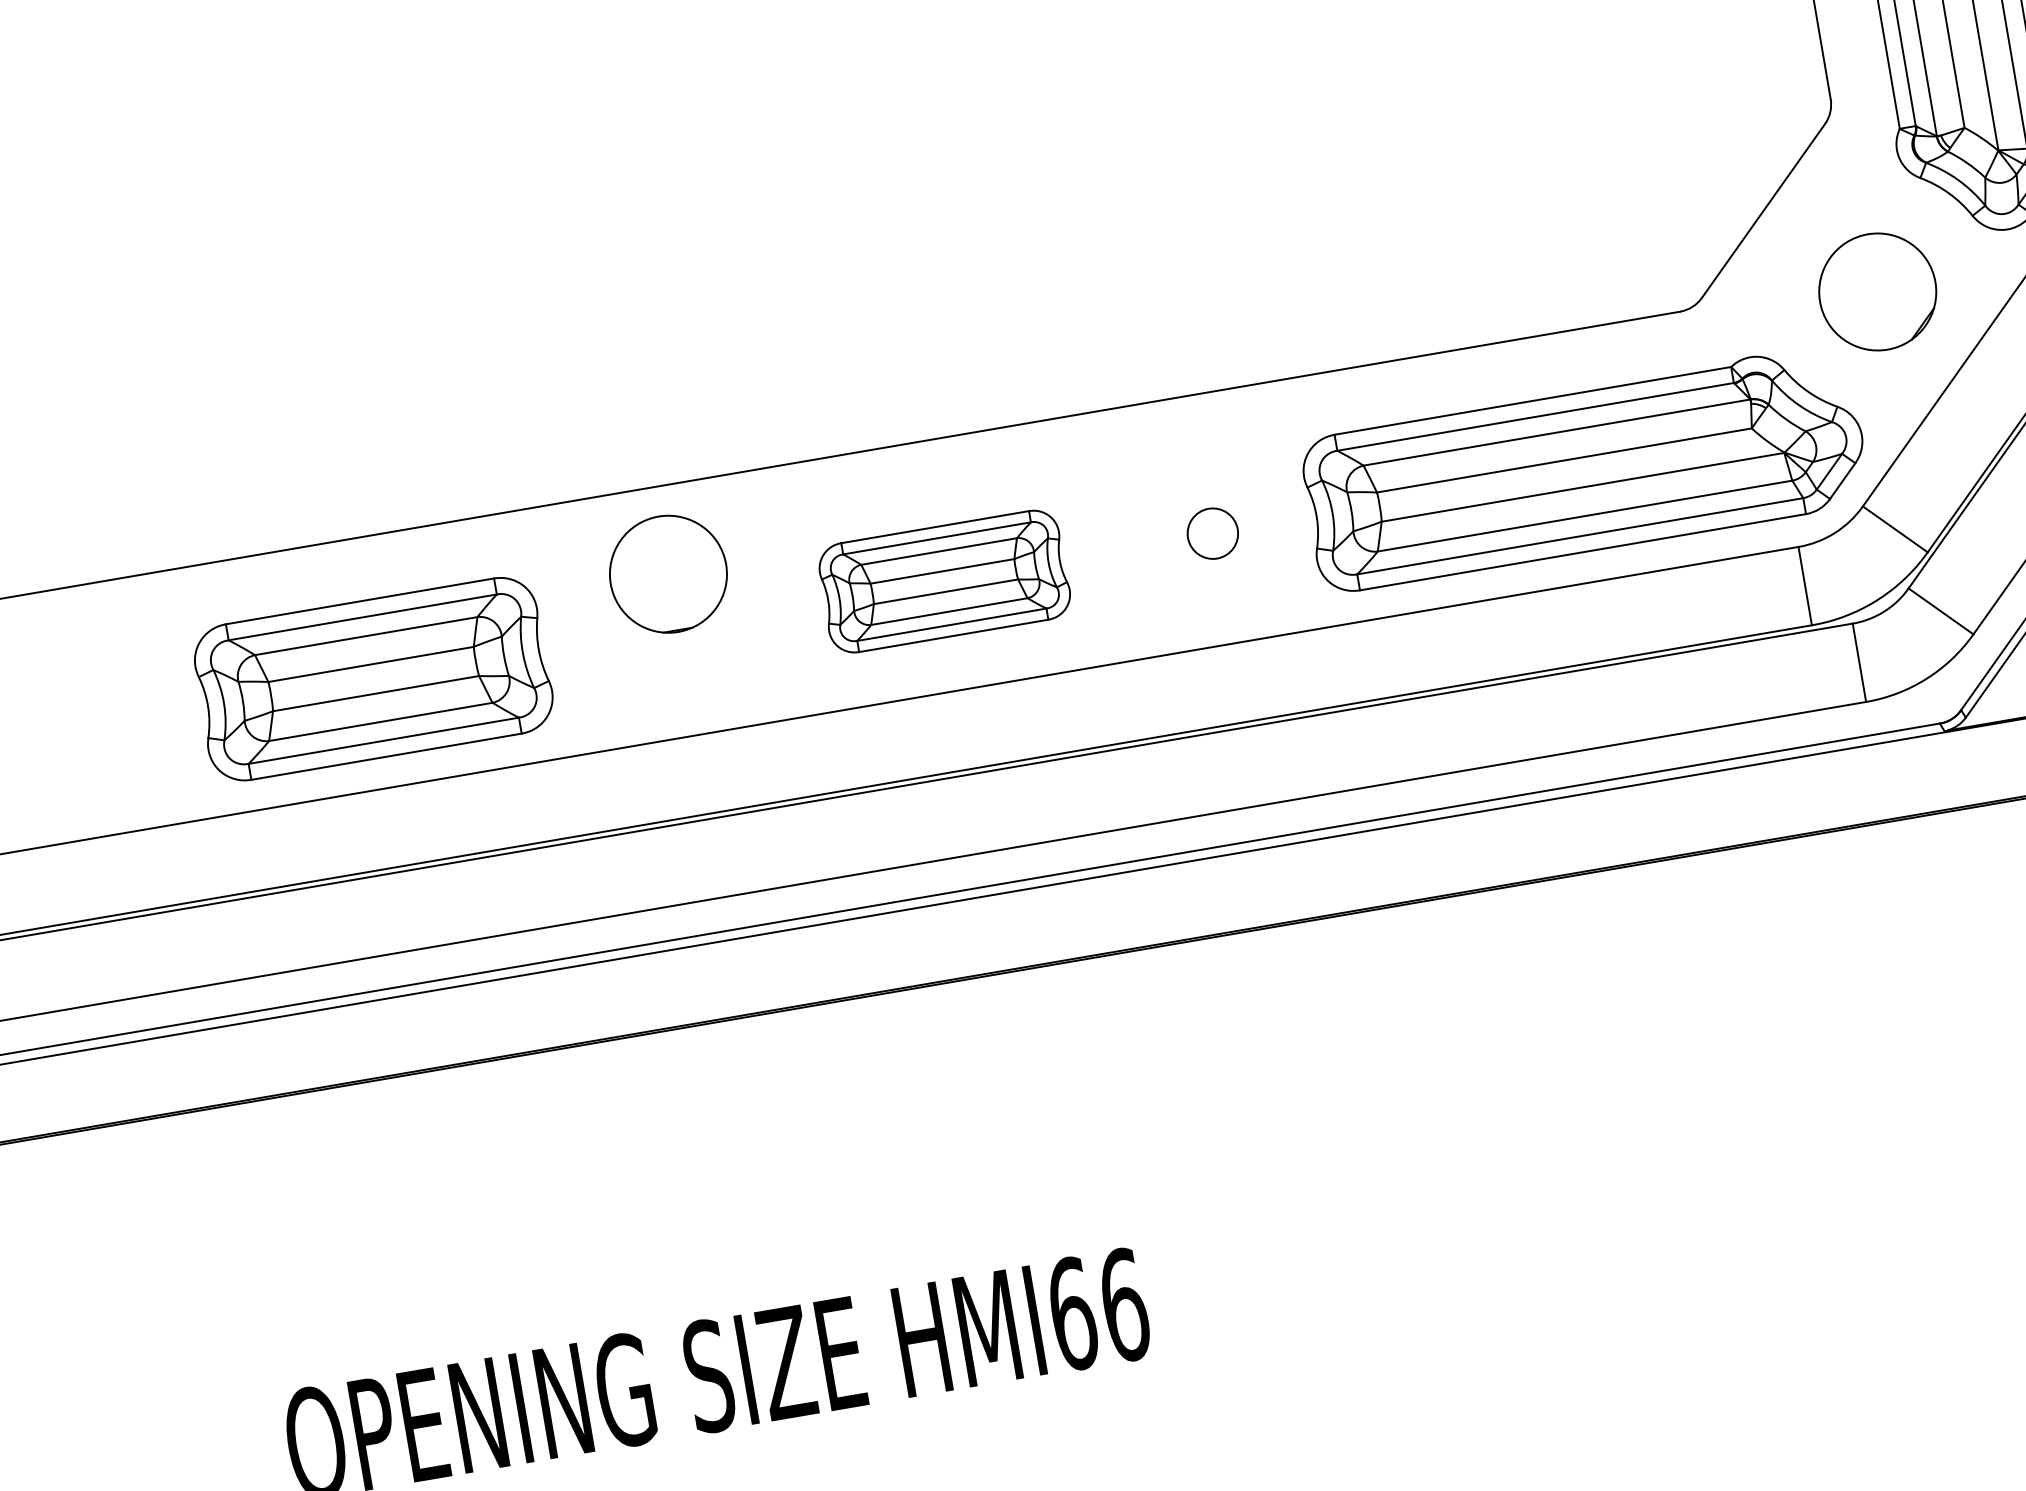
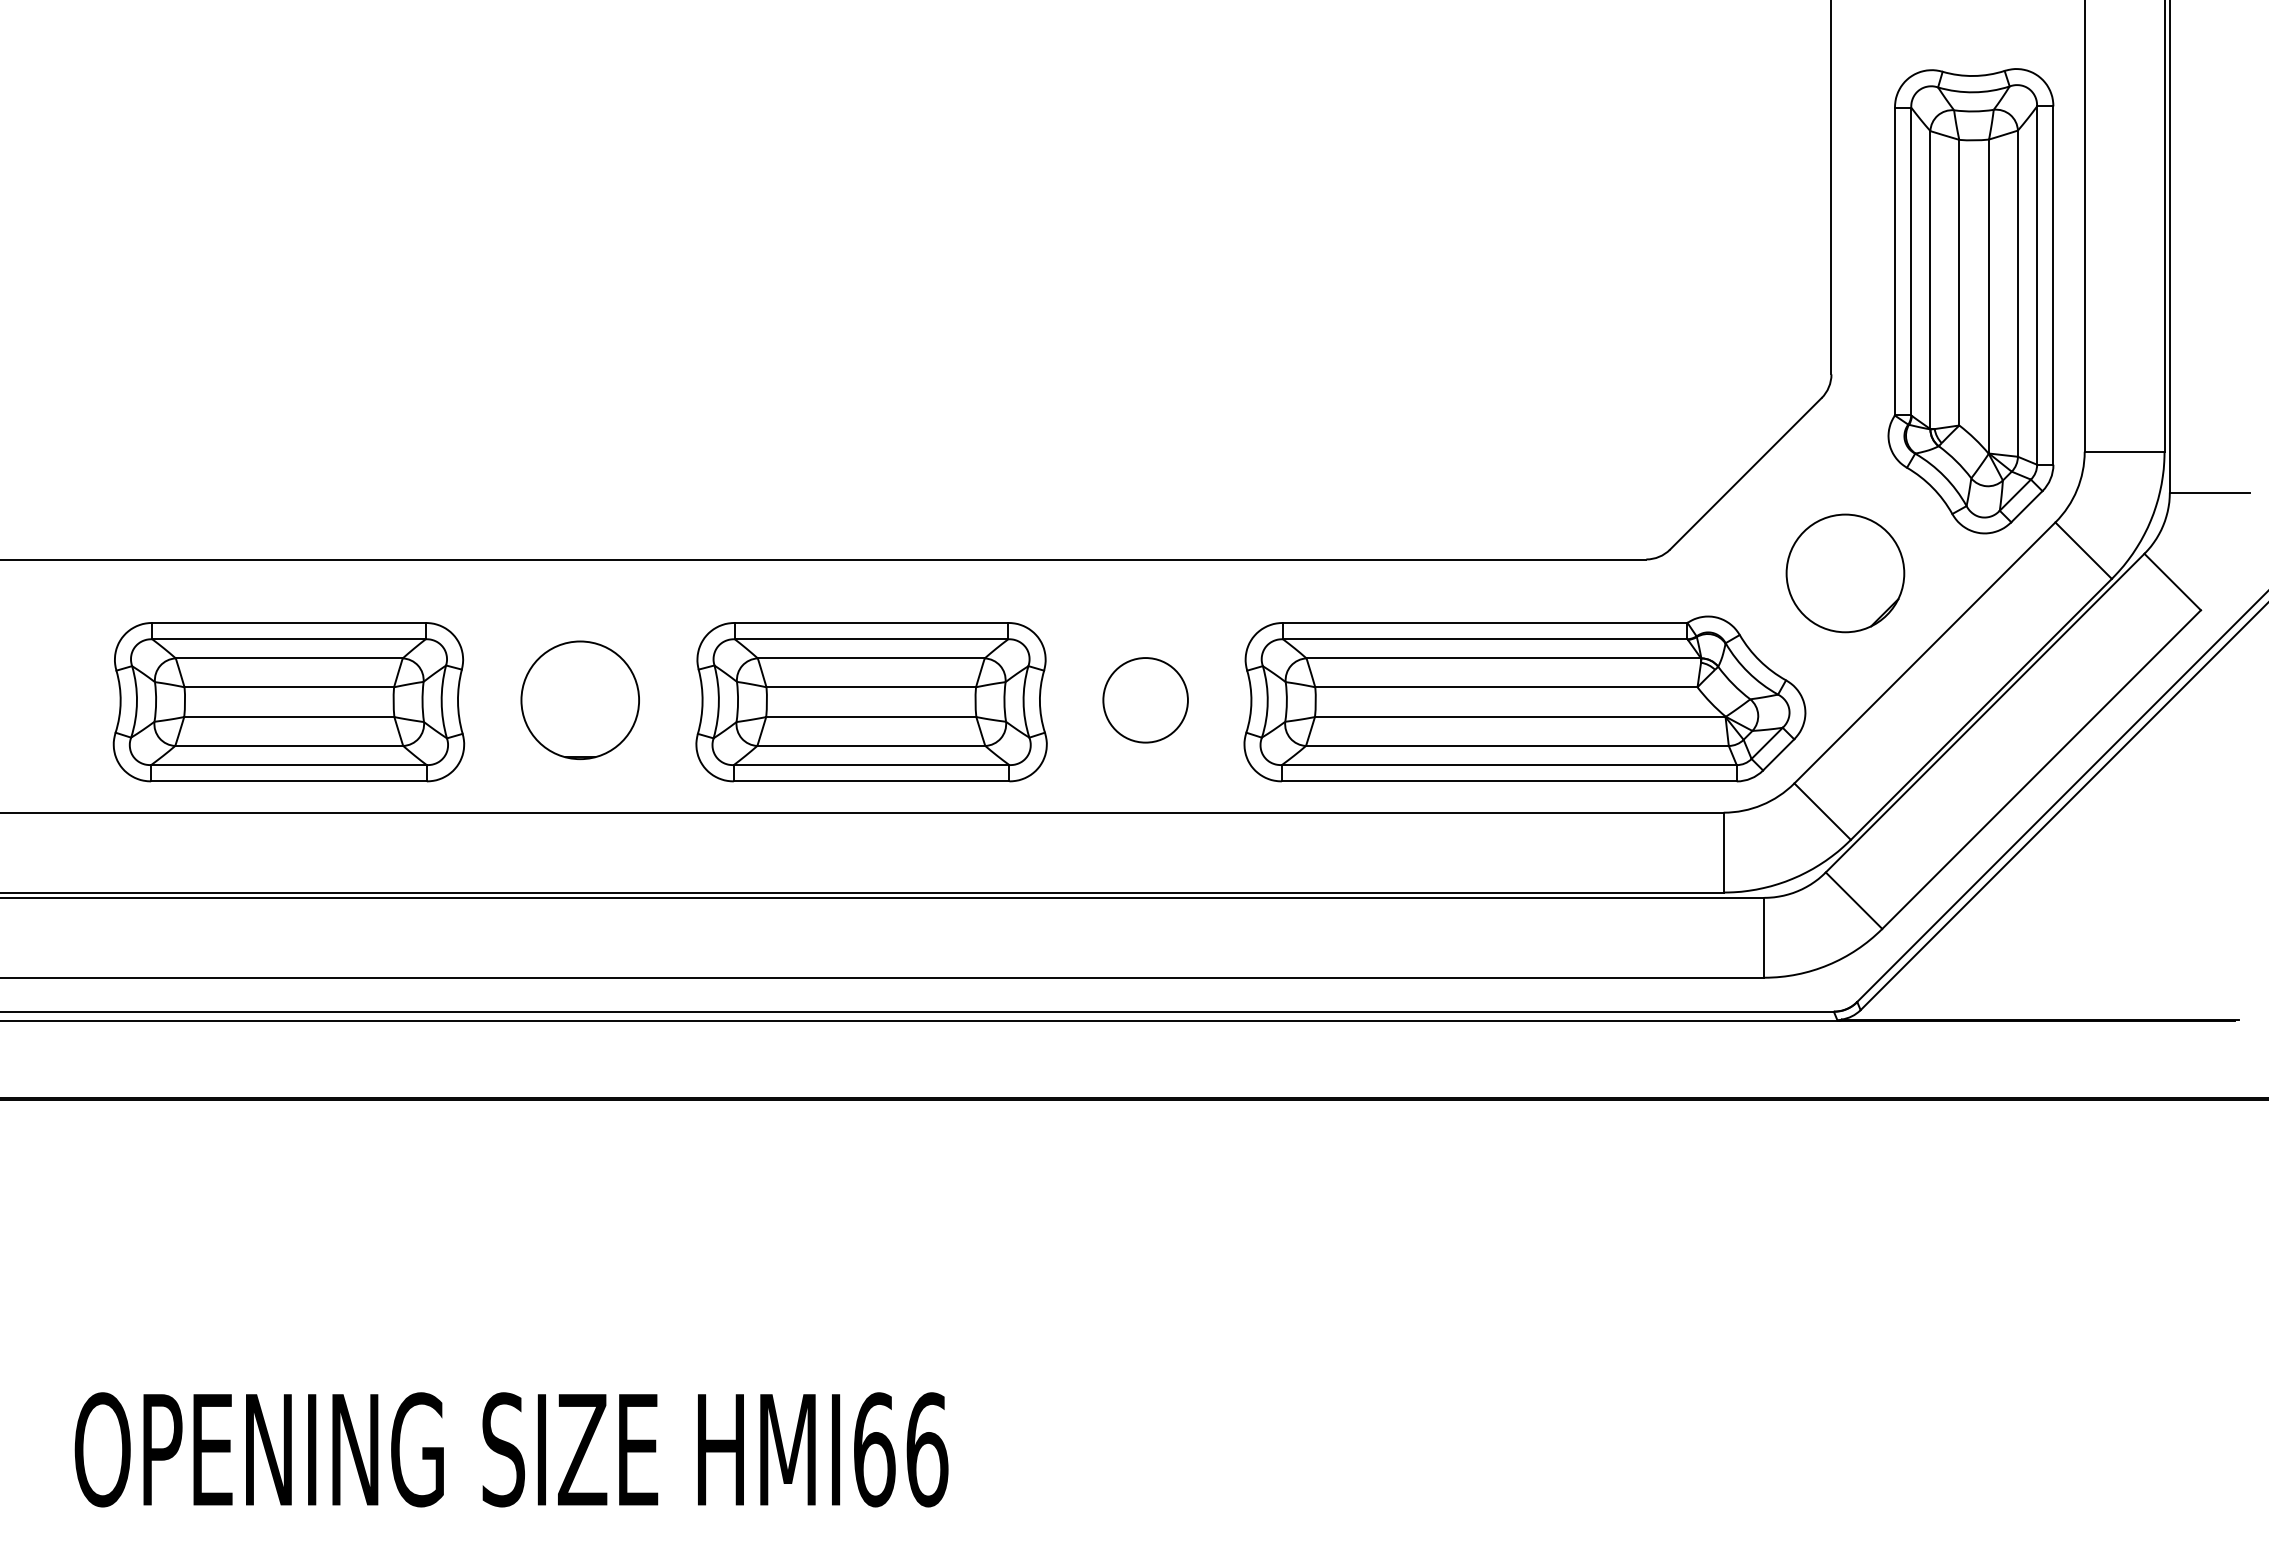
circle: (1212, 533) -> (1145, 700), size x1.67
circle: (667, 573) -> (579, 699), moved
part: (944, 581) -> (871, 702), size x1.43

